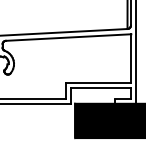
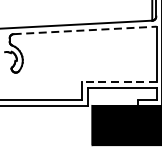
line: (68, 37) -> (84, 30), solid -> dashed
line: (98, 82) -> (119, 81), solid -> dashed

